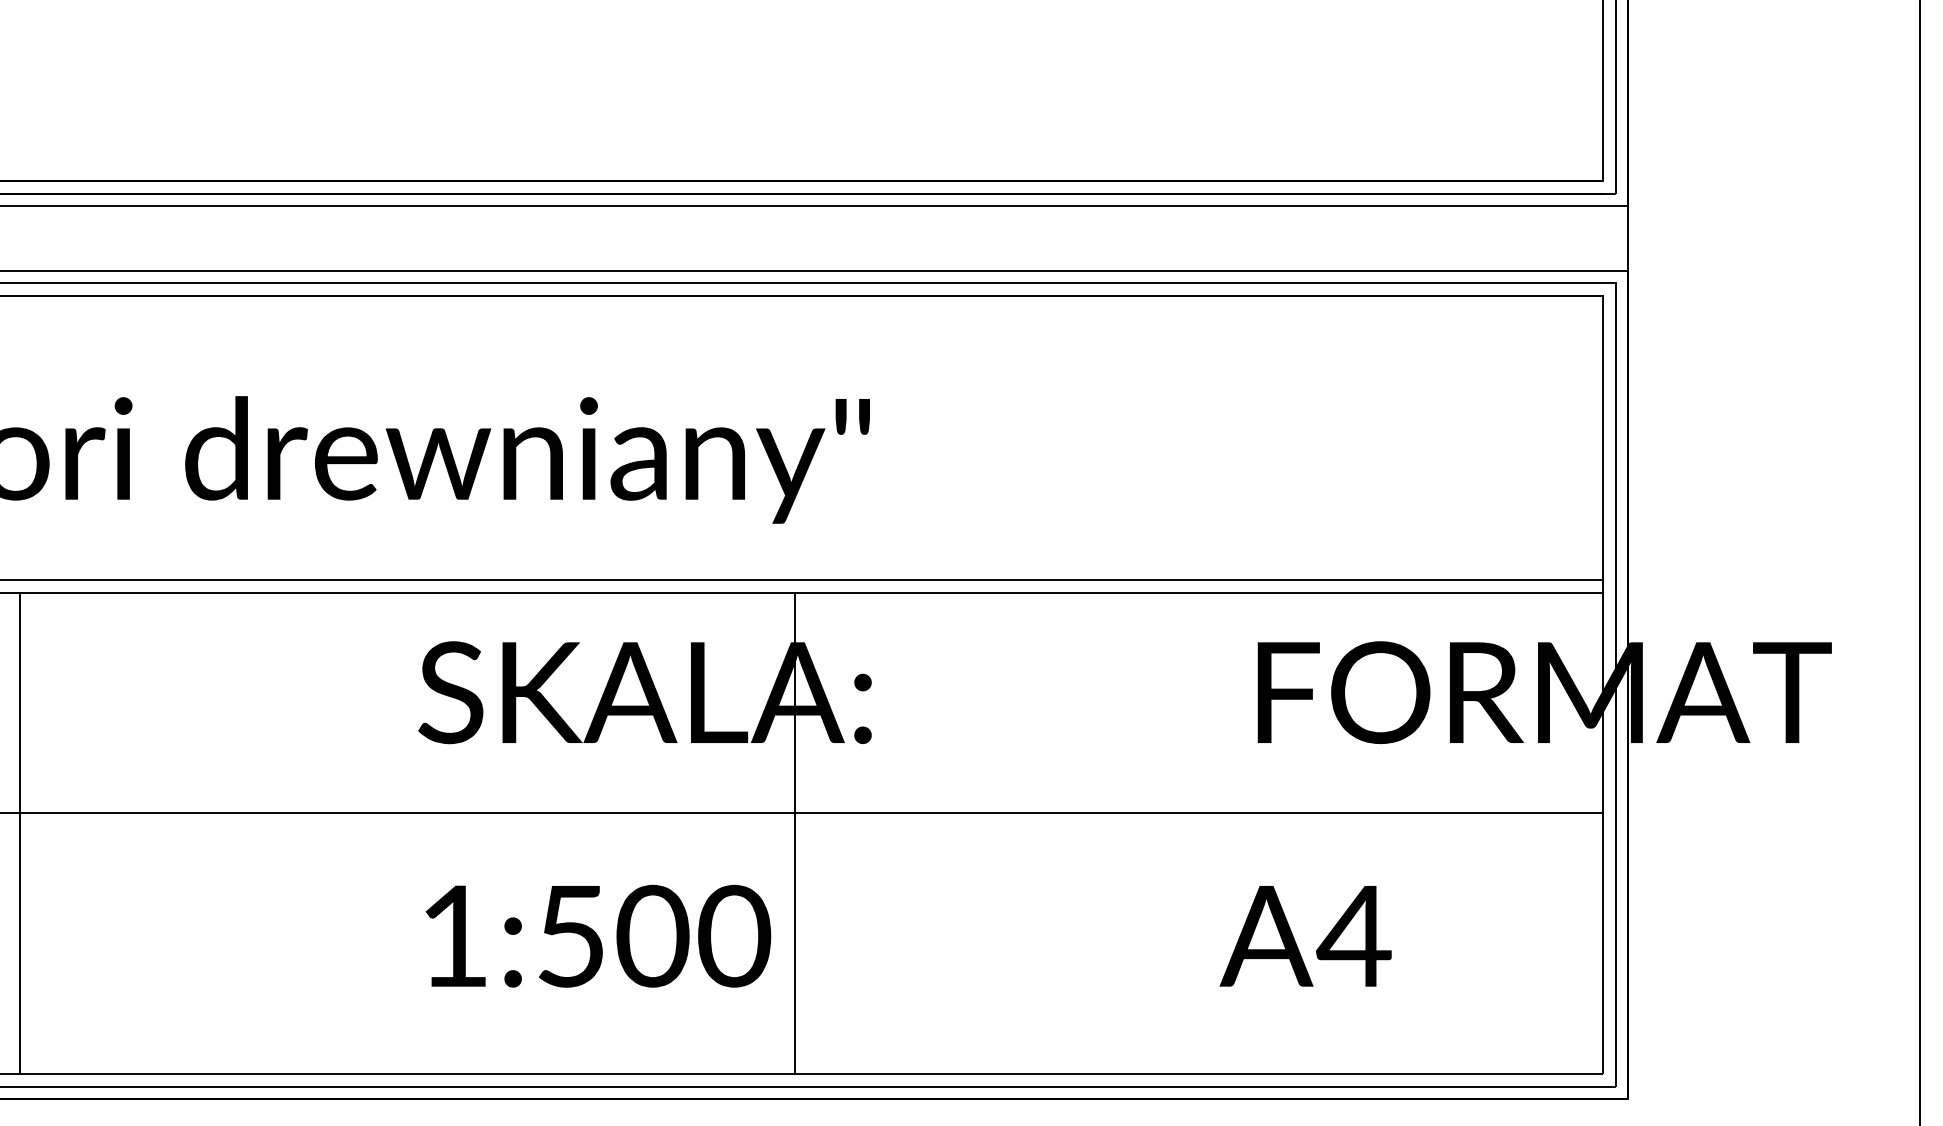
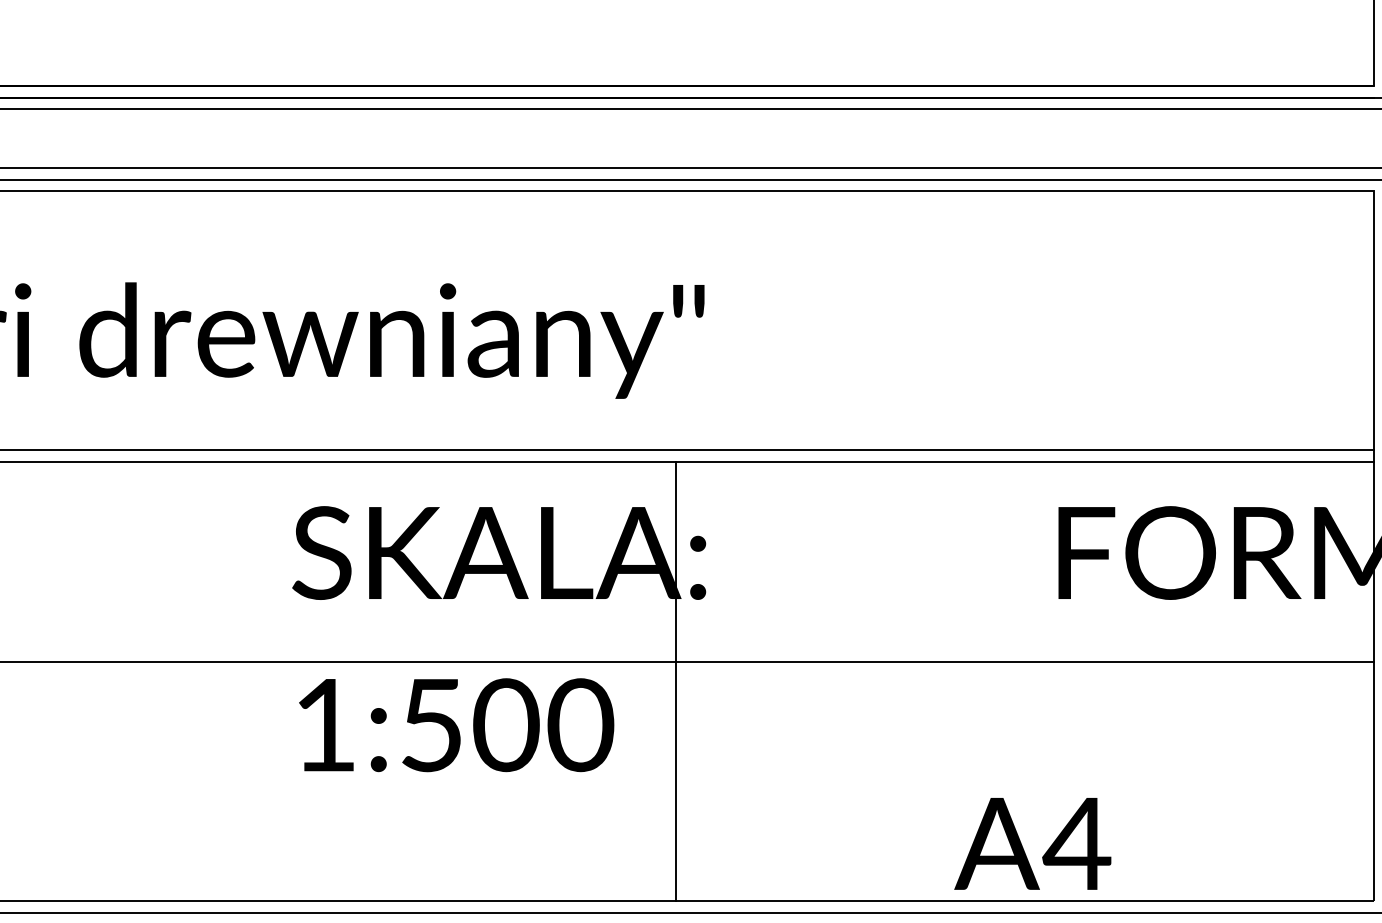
line: (794, 833) -> (675, 681), moved
text: (598, 935) -> (456, 724), moved
text: (1305, 936) -> (1032, 844), moved

